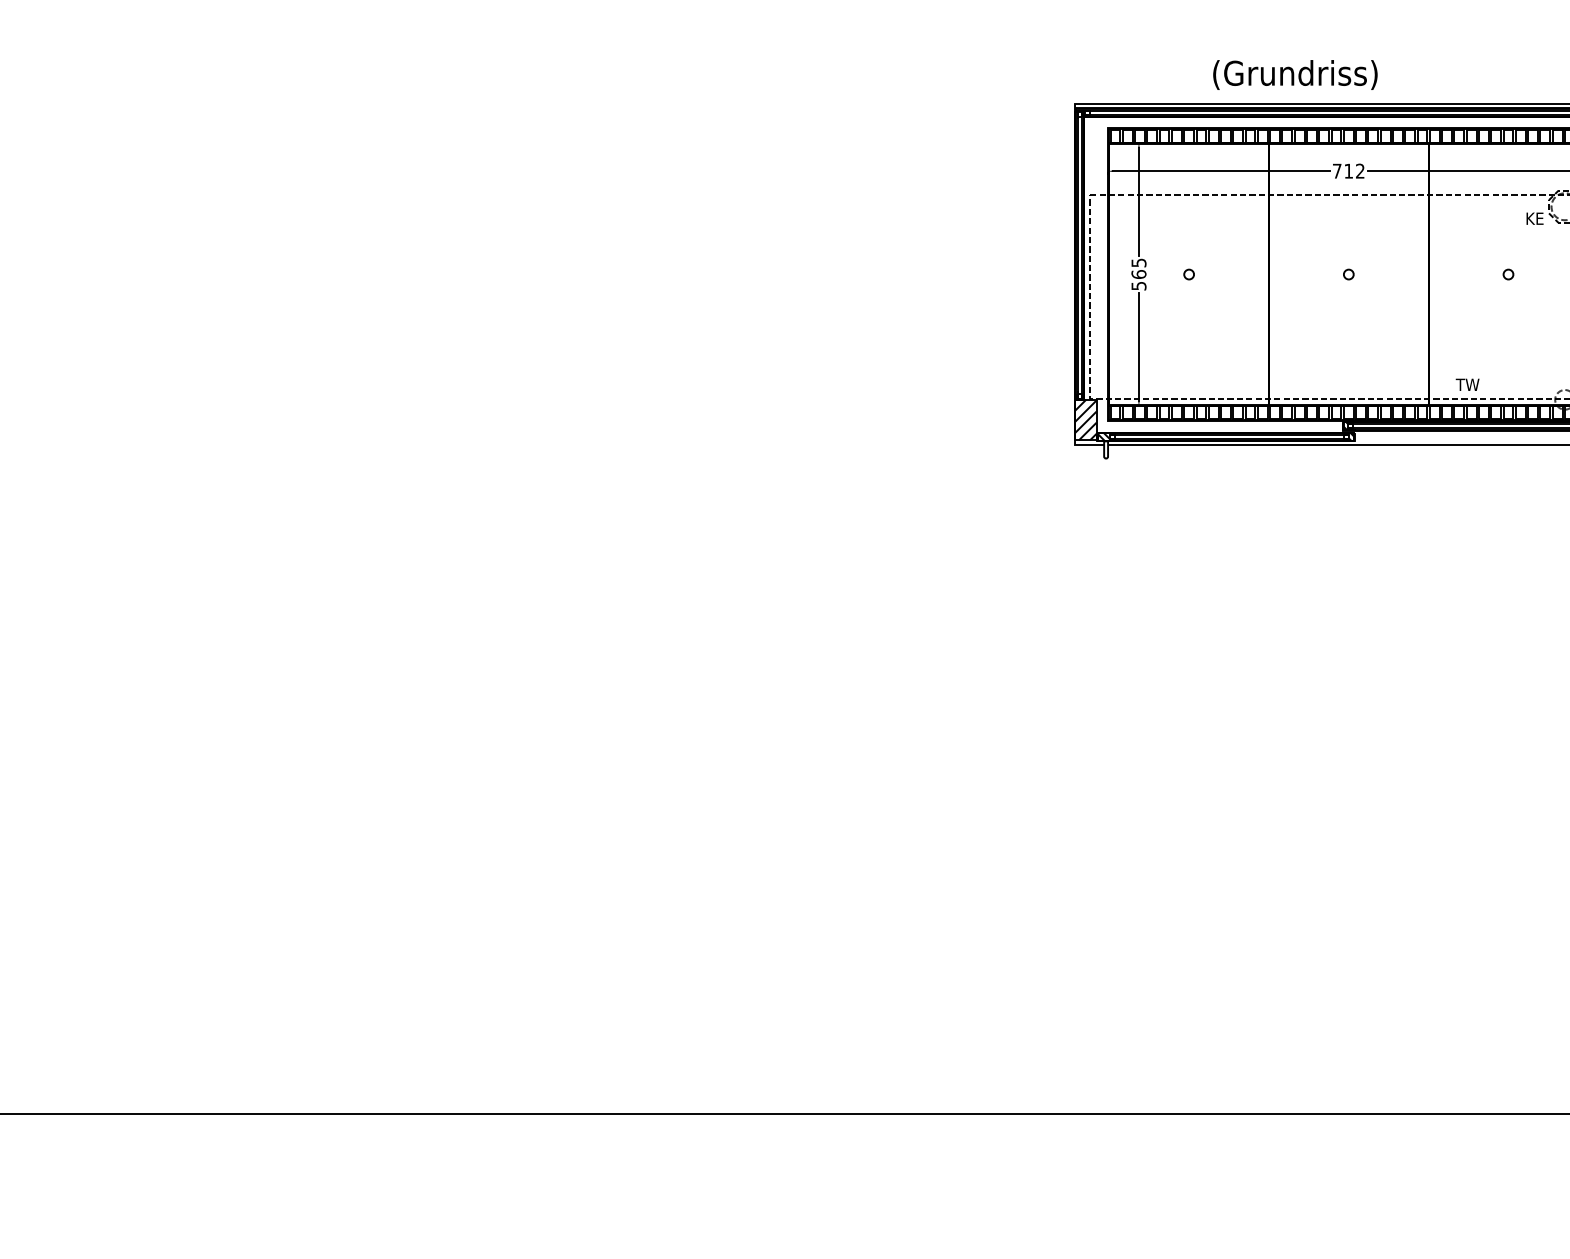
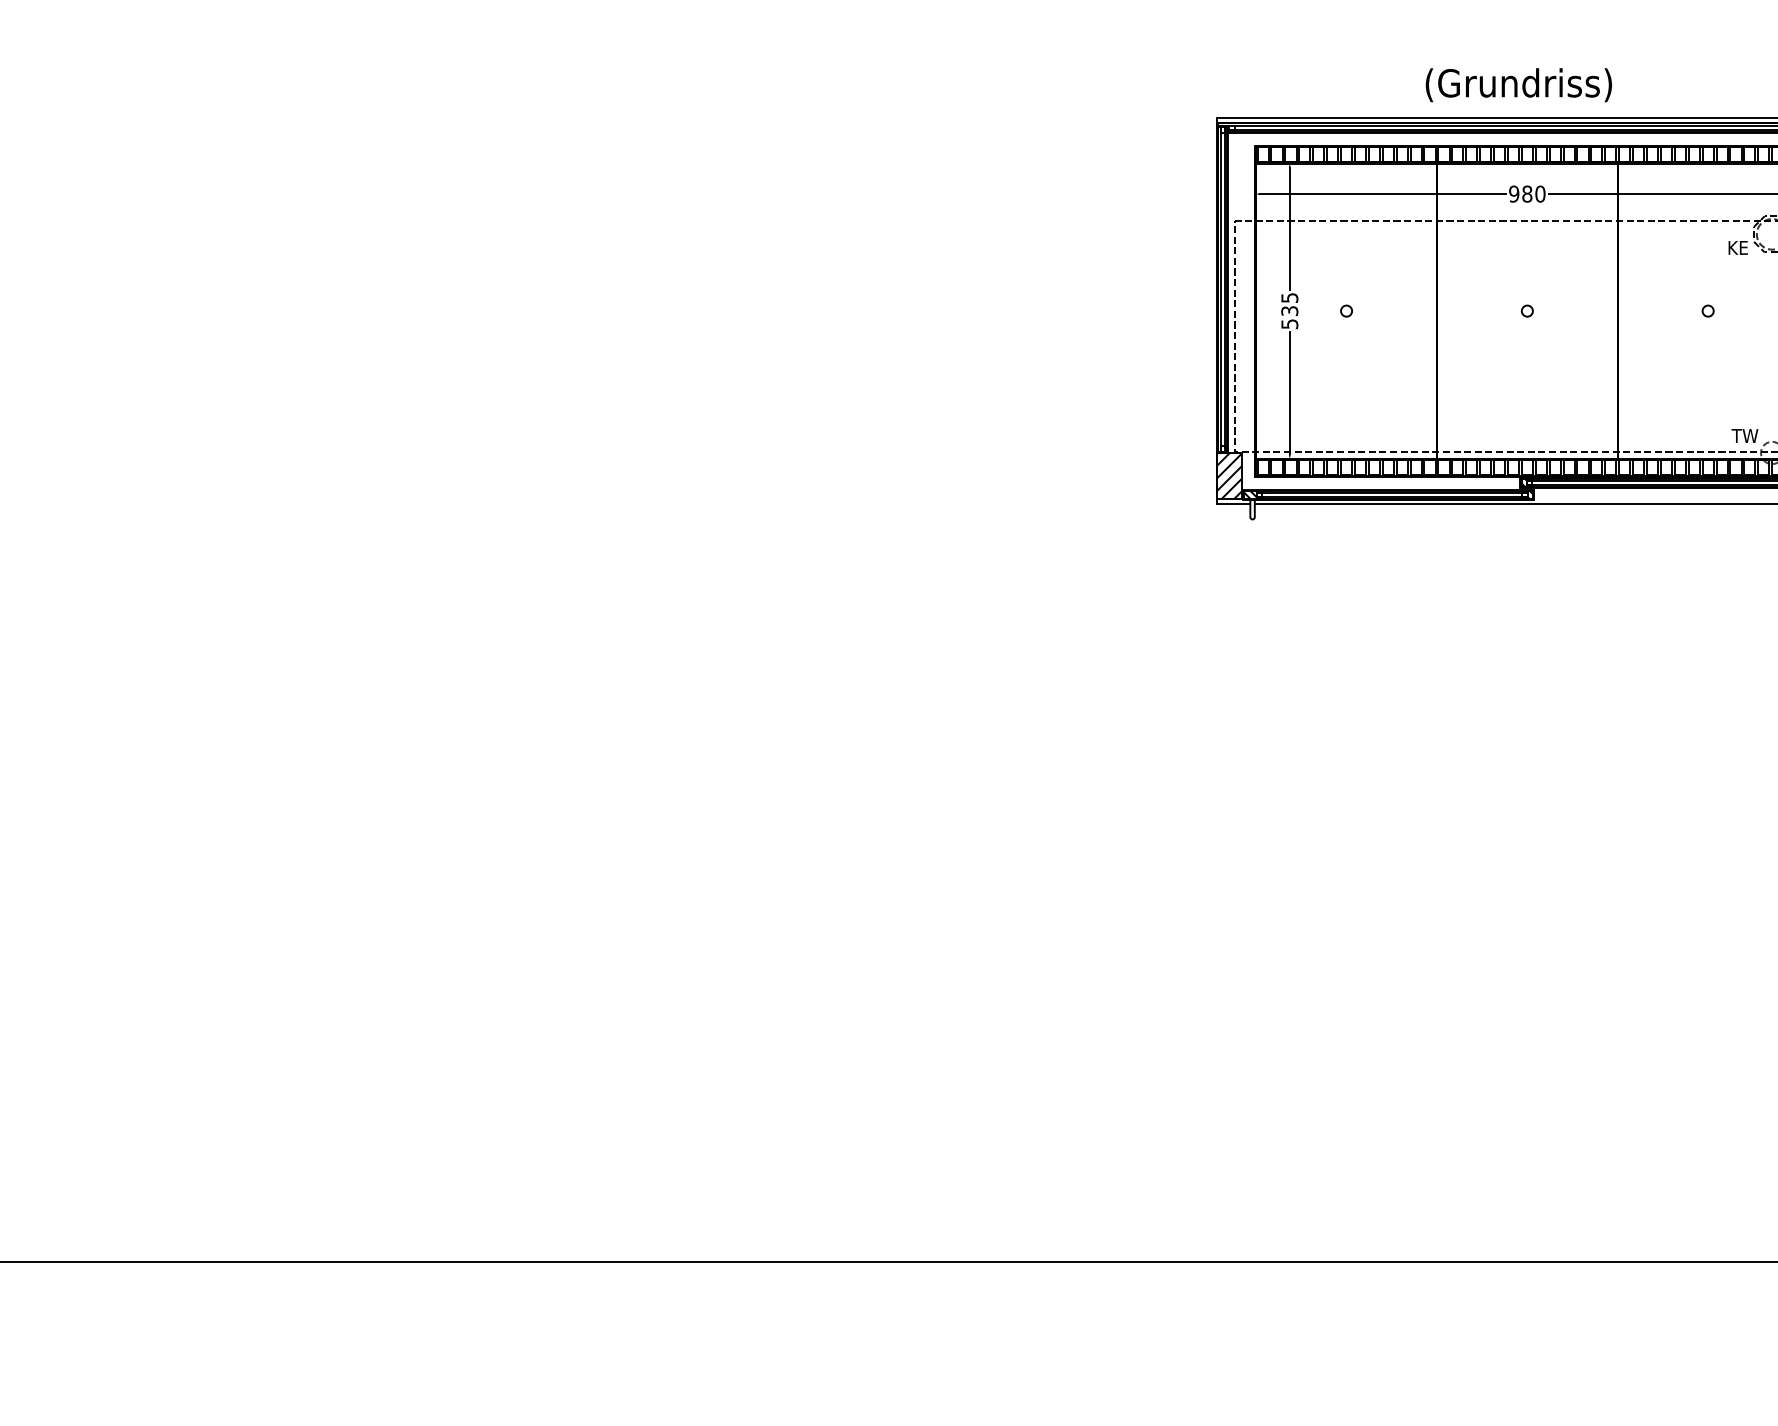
text: (1295, 75) -> (1518, 85), moved
text: (1348, 170) -> (1527, 193), 712 -> 980
text: (1138, 274) -> (1289, 310), 565 -> 535
text: (1467, 384) -> (1744, 435), moved

